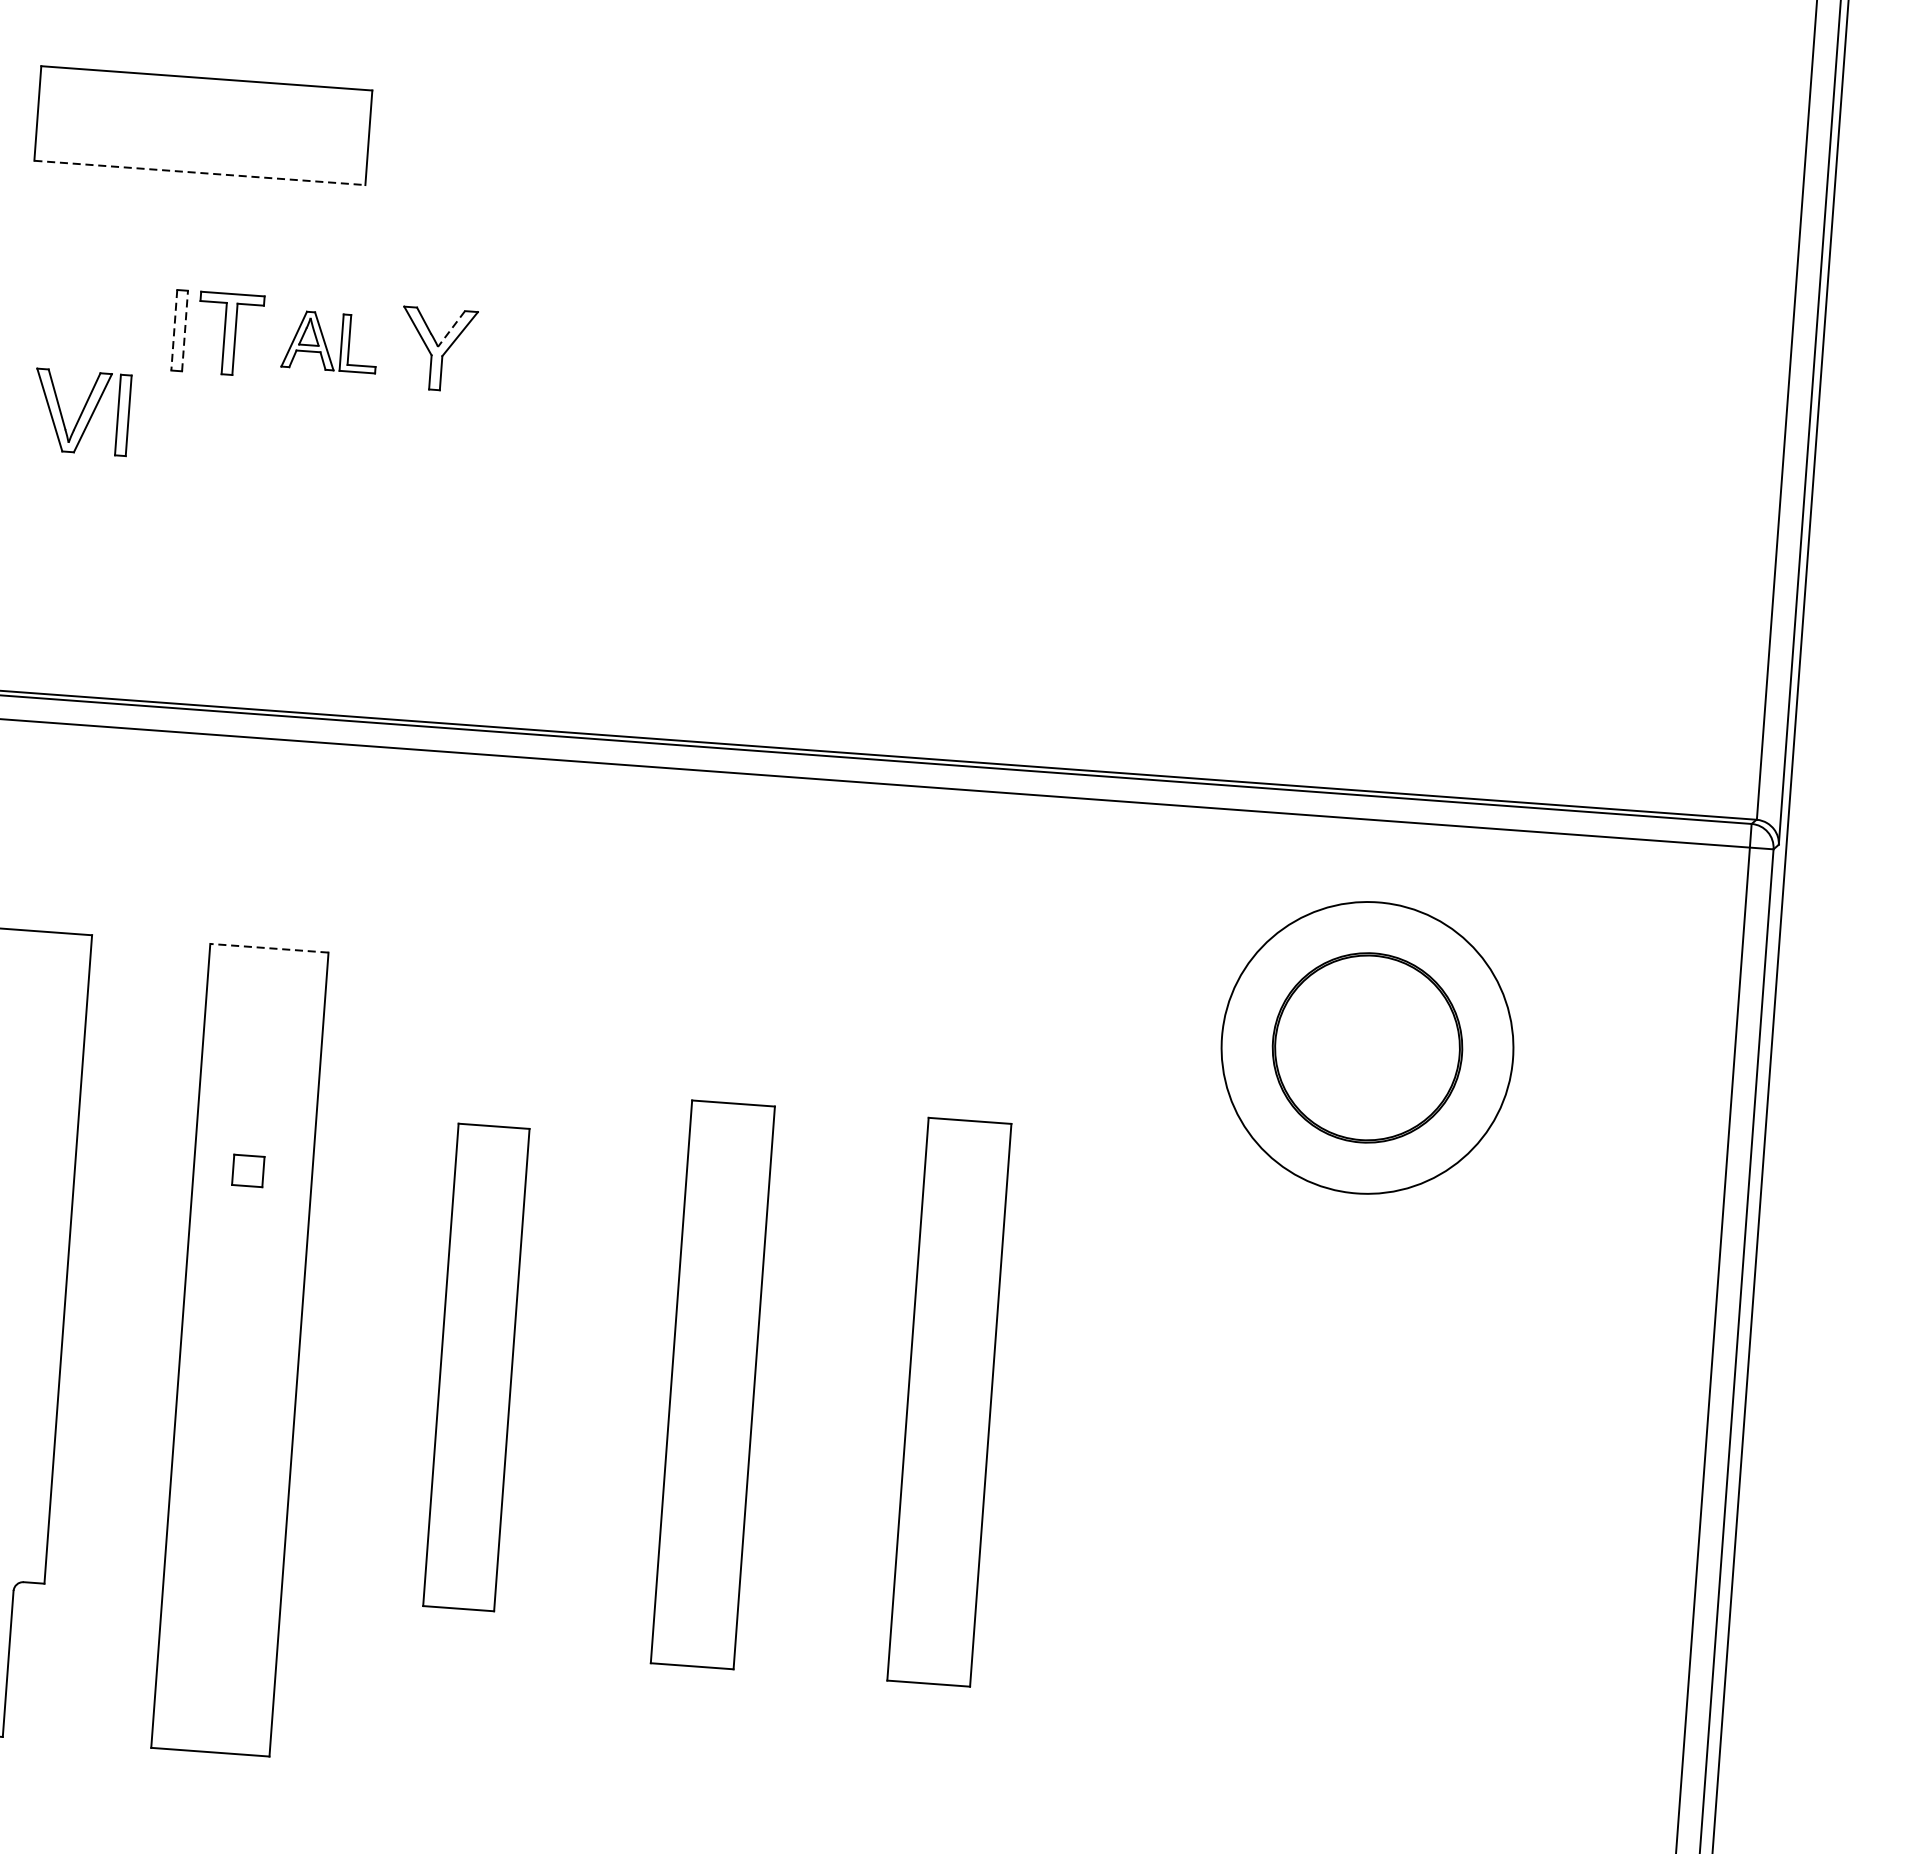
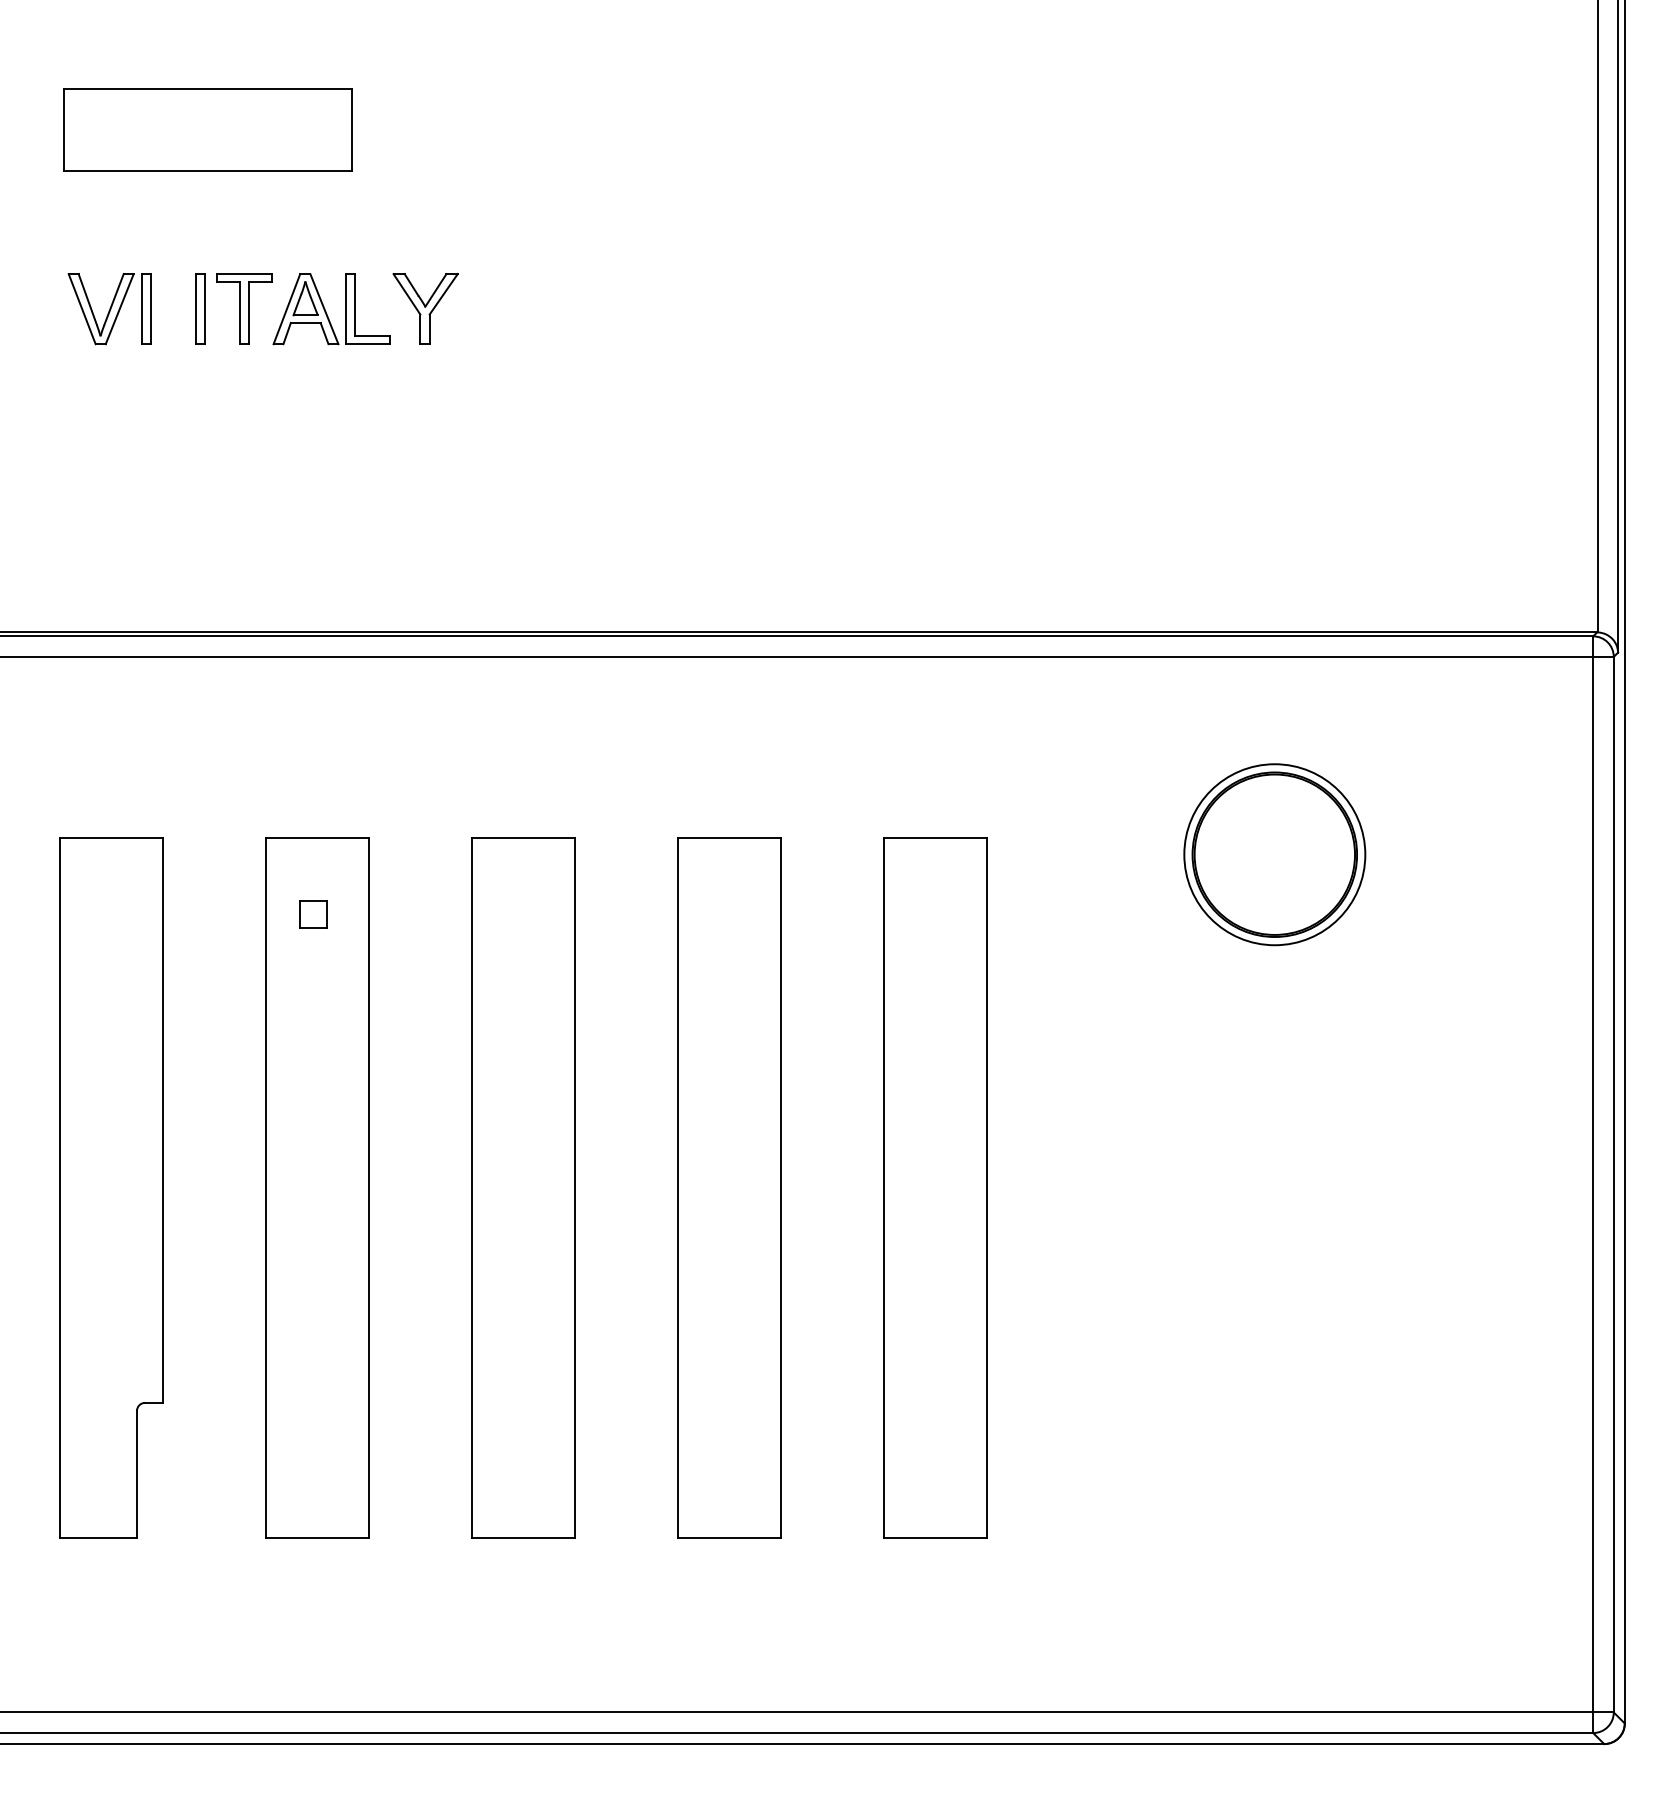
line: (200, 173) -> (208, 171), dashed -> solid
line: (451, 329) -> (435, 290), dashed -> solid
line: (173, 330) -> (195, 309), dashed -> solid
line: (185, 330) -> (205, 308), dashed -> solid
part: (330, 342) -> (331, 309), size x1.43
part: (81, 412) -> (109, 309), moved
line: (269, 948) -> (317, 838), dashed -> solid
circle: (1367, 1047) -> (1274, 854), size x0.71
part: (248, 1171) -> (313, 914), moved
part: (476, 1366) -> (523, 1187), size x1.67
part: (713, 1384) -> (729, 1187), size x1.43
part: (949, 1401) -> (935, 1187), size x1.43

